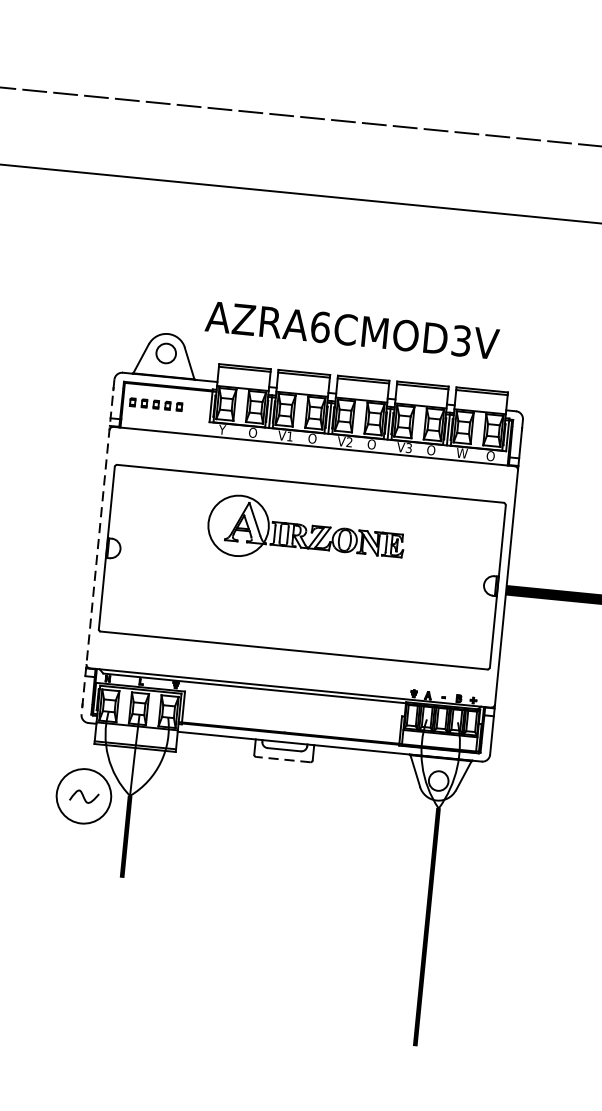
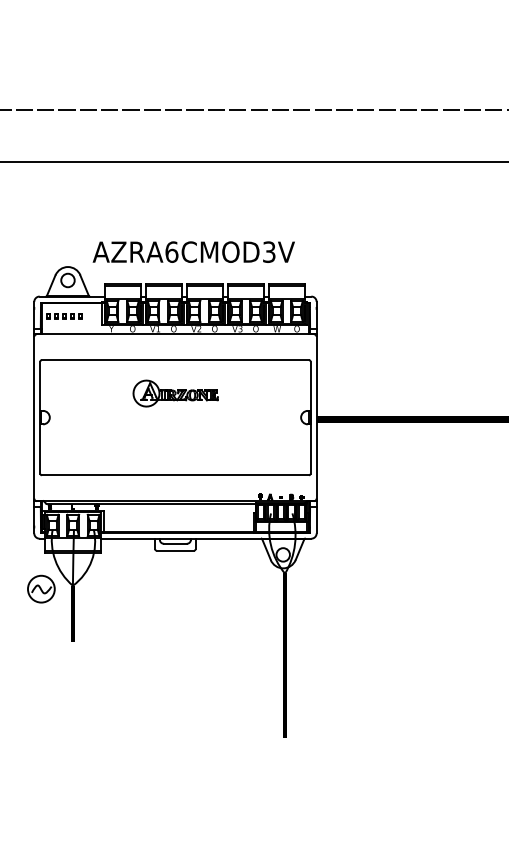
part: (305, 532) -> (175, 393), size x0.62
line: (98, 546) -> (34, 417), dashed -> solid
line: (283, 759) -> (175, 550), dashed -> solid
circle: (82, 795) -> (40, 588), size x0.71

